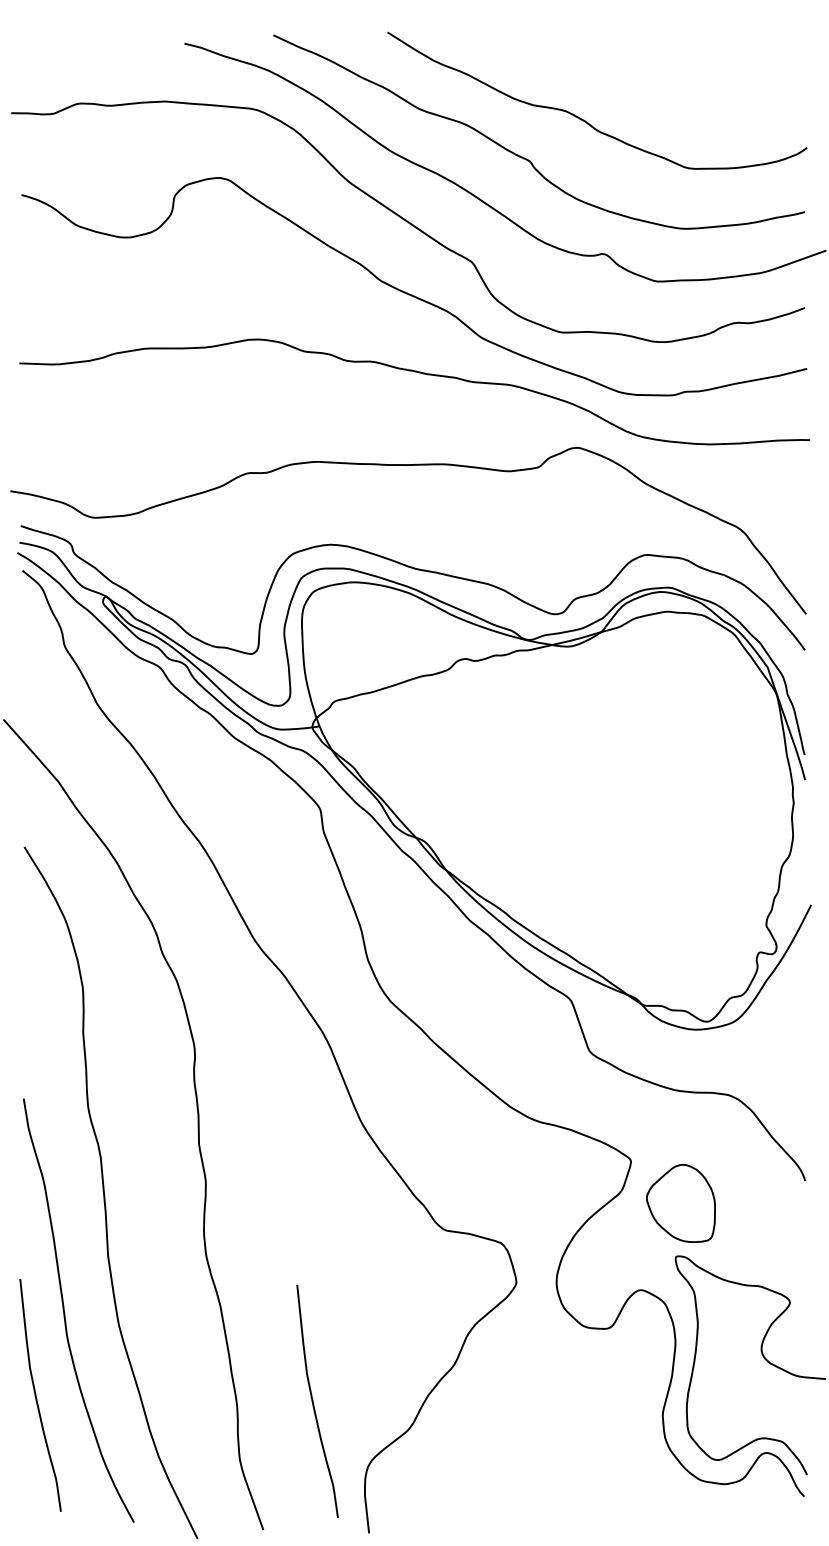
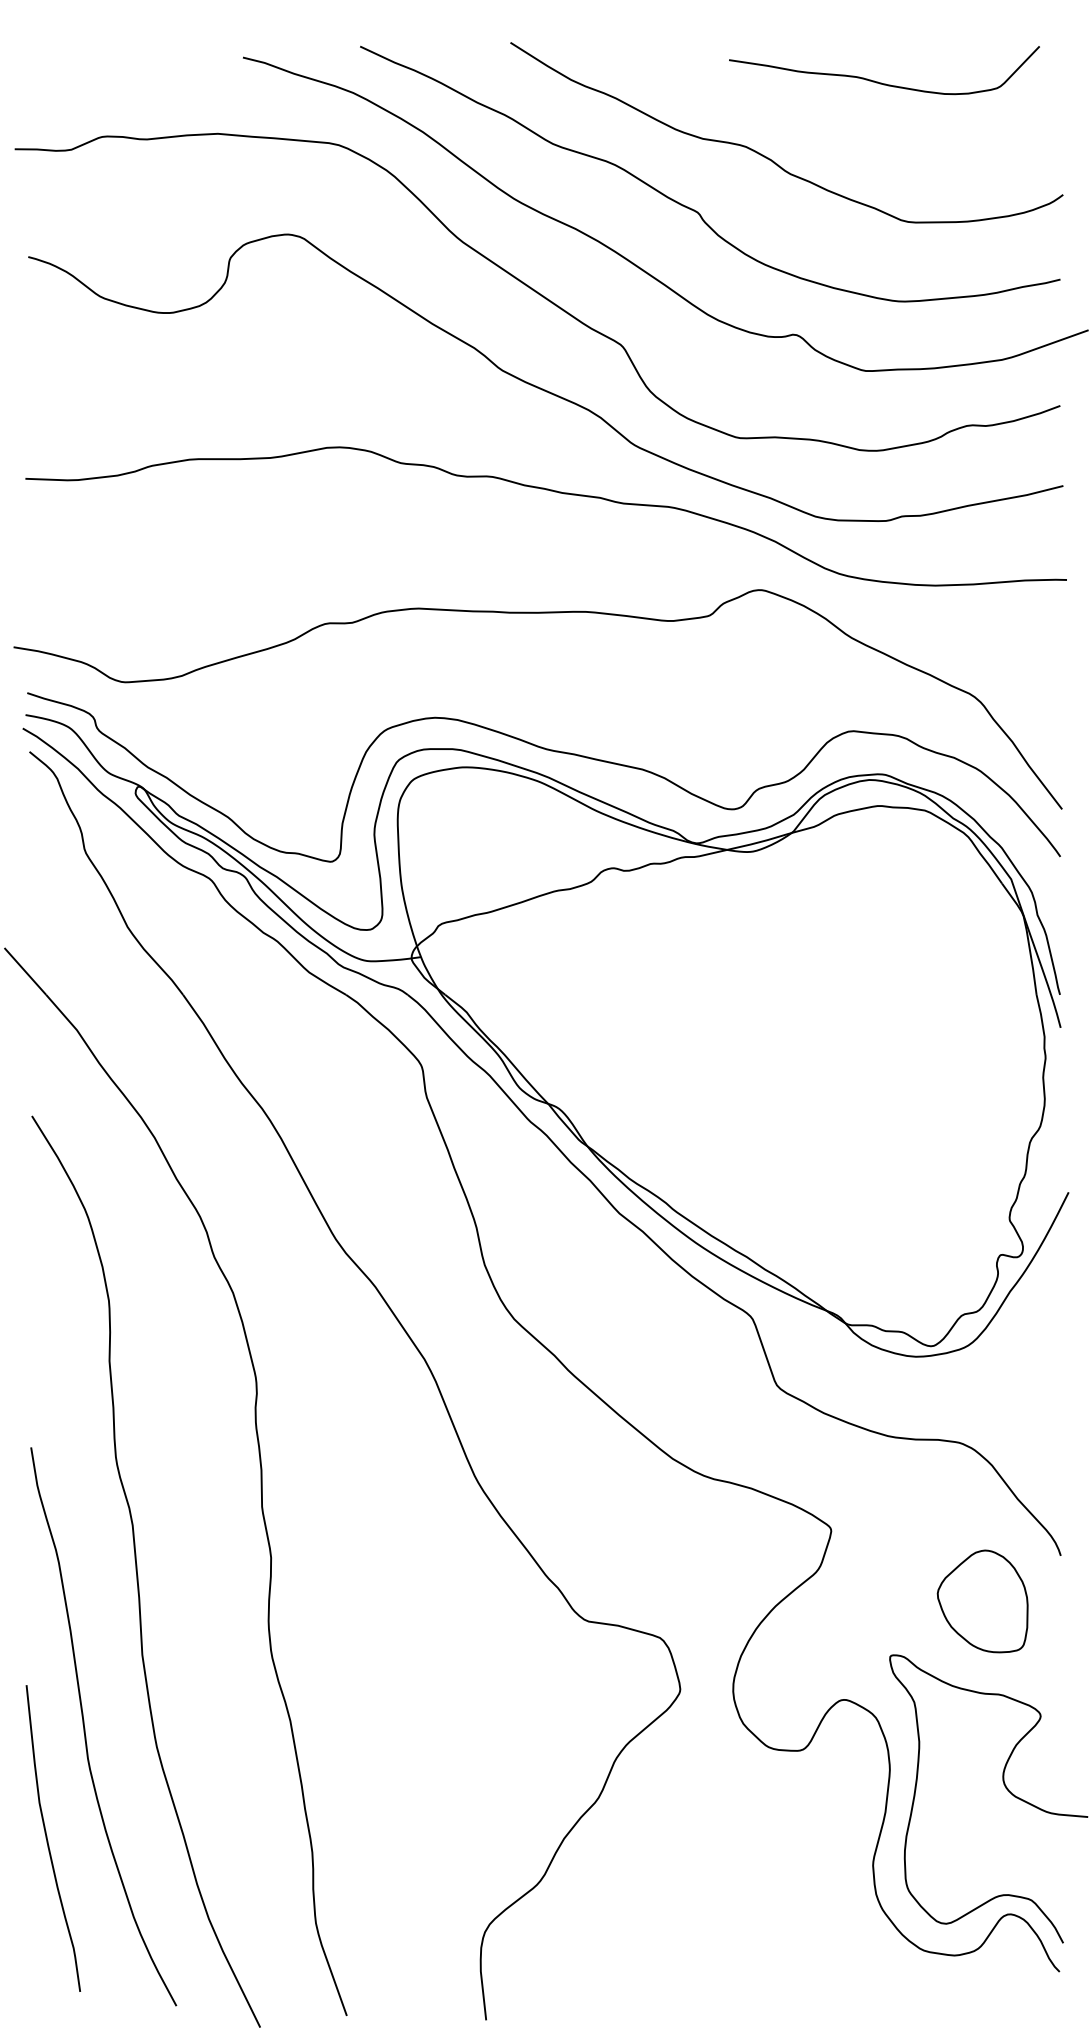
curve: (670, 62) -> (883, 82), added
part: (680, 1203) -> (982, 1601), moved
curve: (313, 1401) -> (412, 1846), removed

